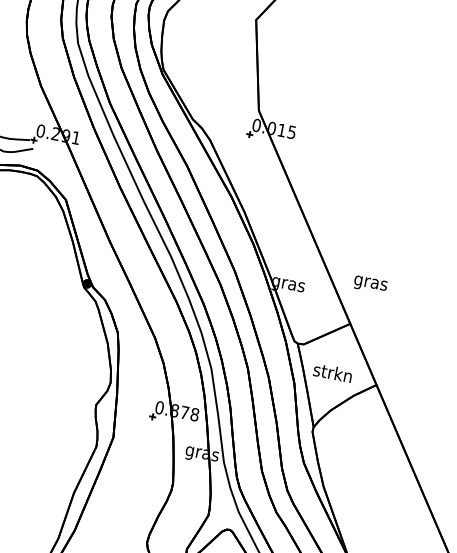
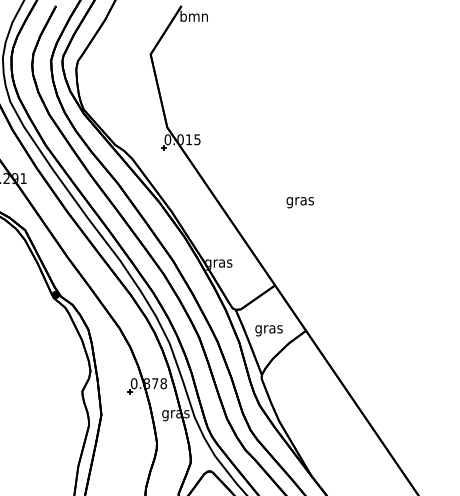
text: (369, 284) -> (299, 202), moved
text: (332, 374) -> (268, 329), strkn -> gras

